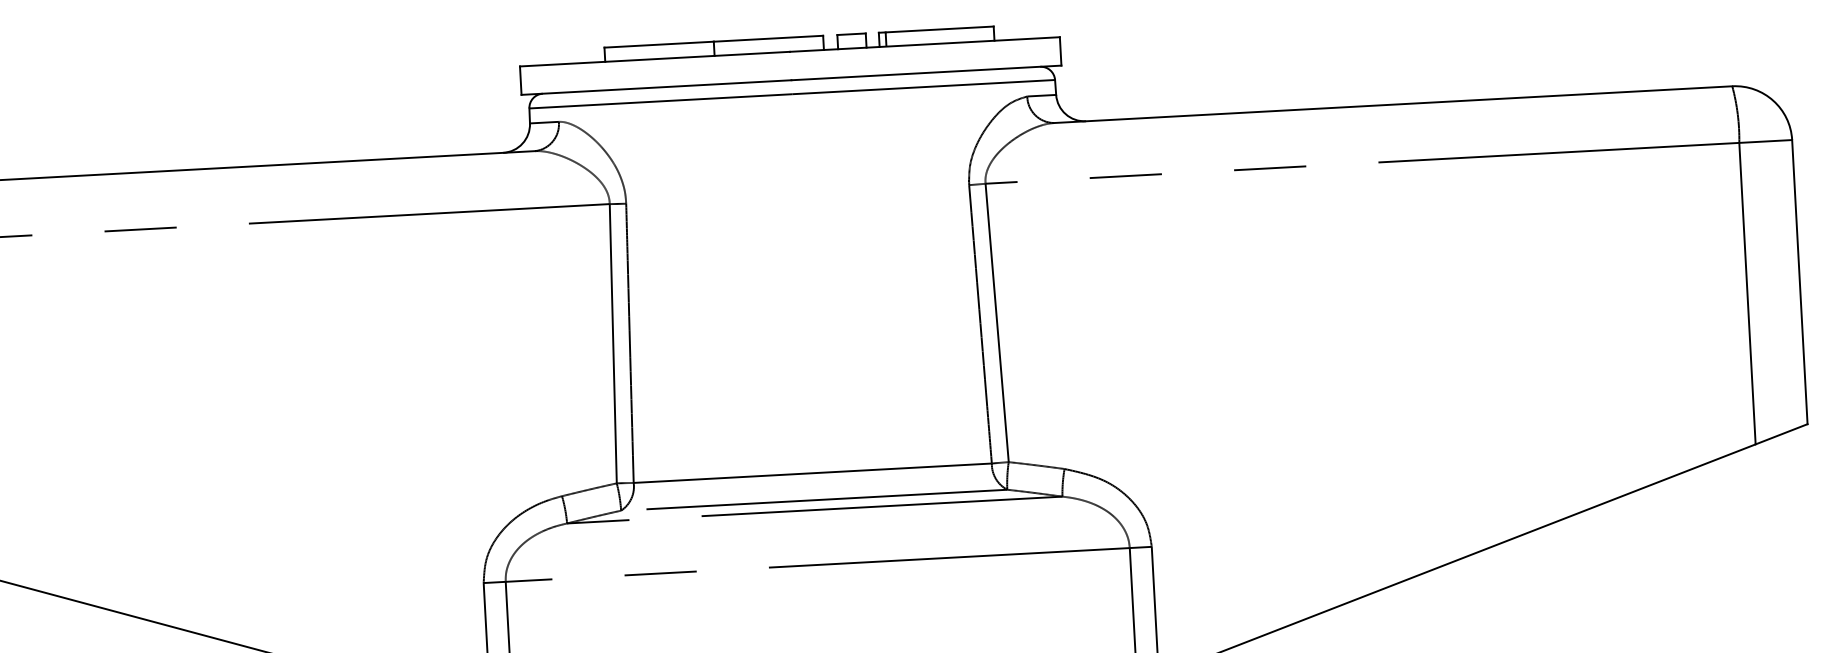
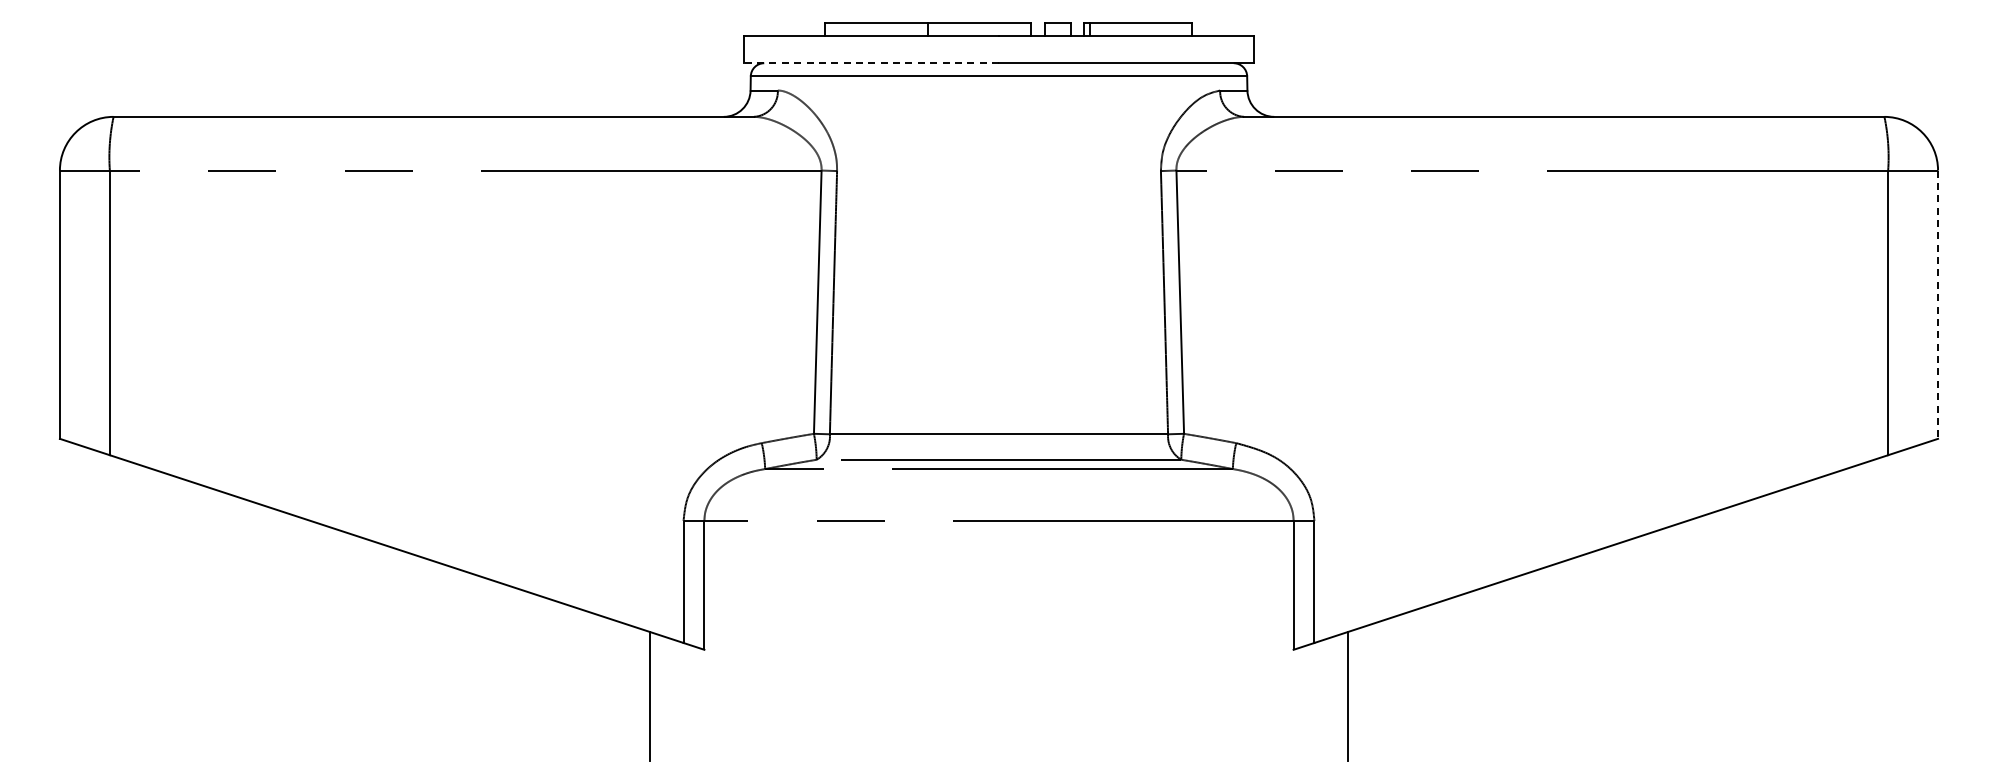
line: (656, 87) -> (871, 63), solid -> dashed
line: (1800, 282) -> (1938, 305), solid -> dashed

